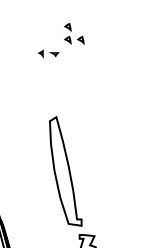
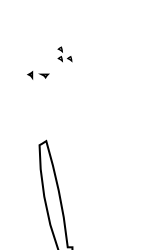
part: (74, 33) -> (65, 54), size x0.7

